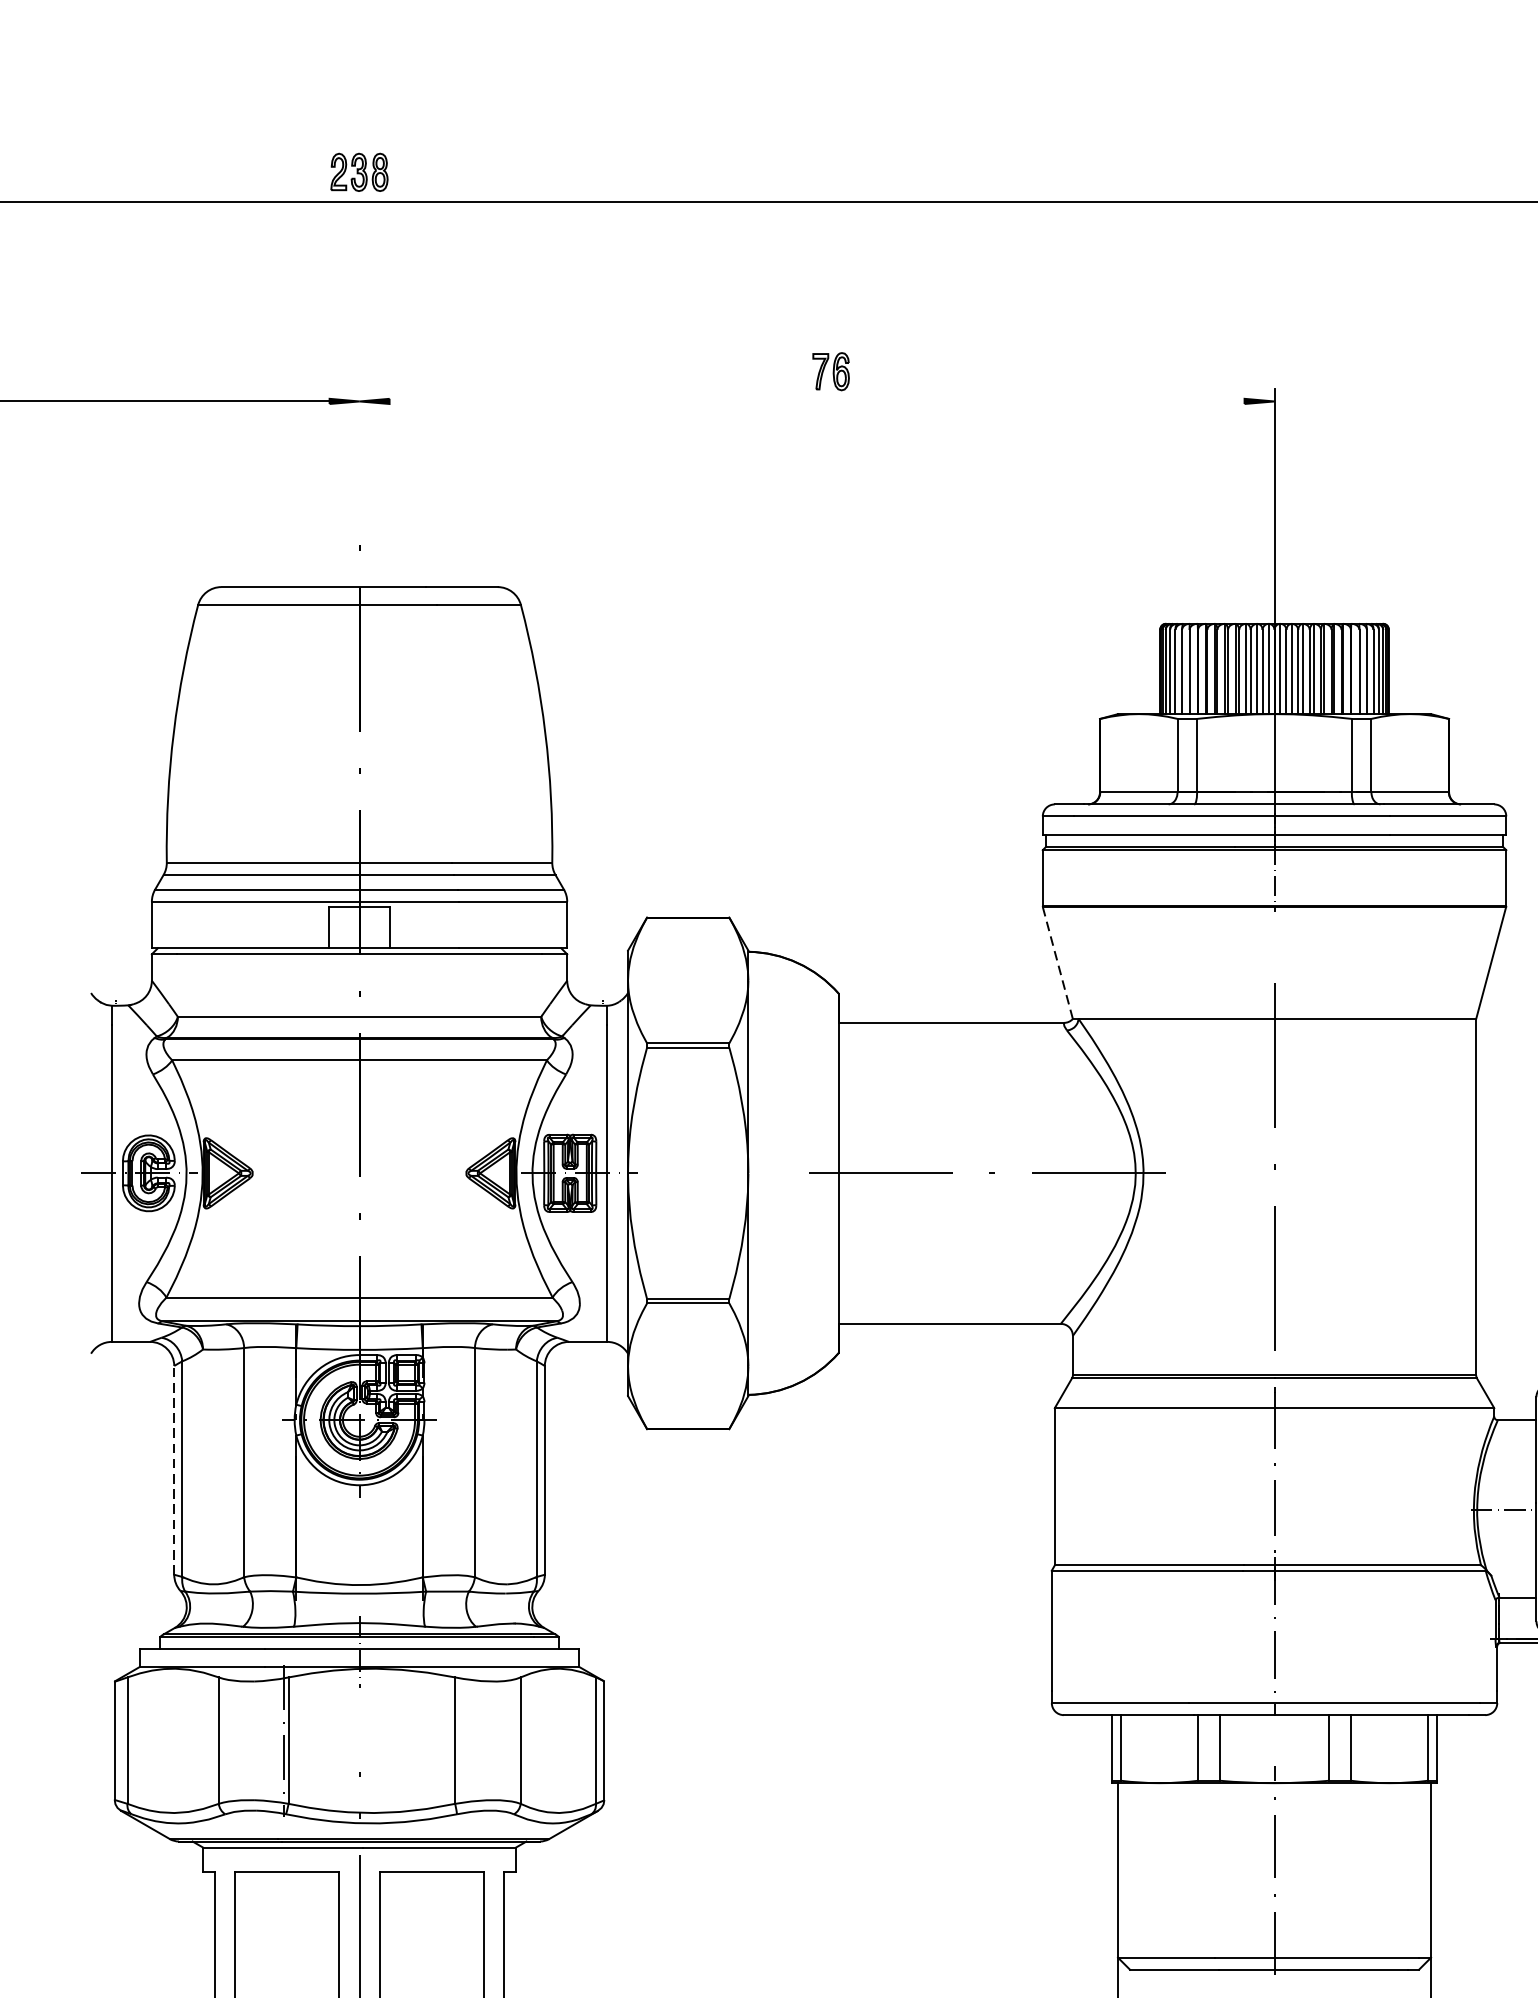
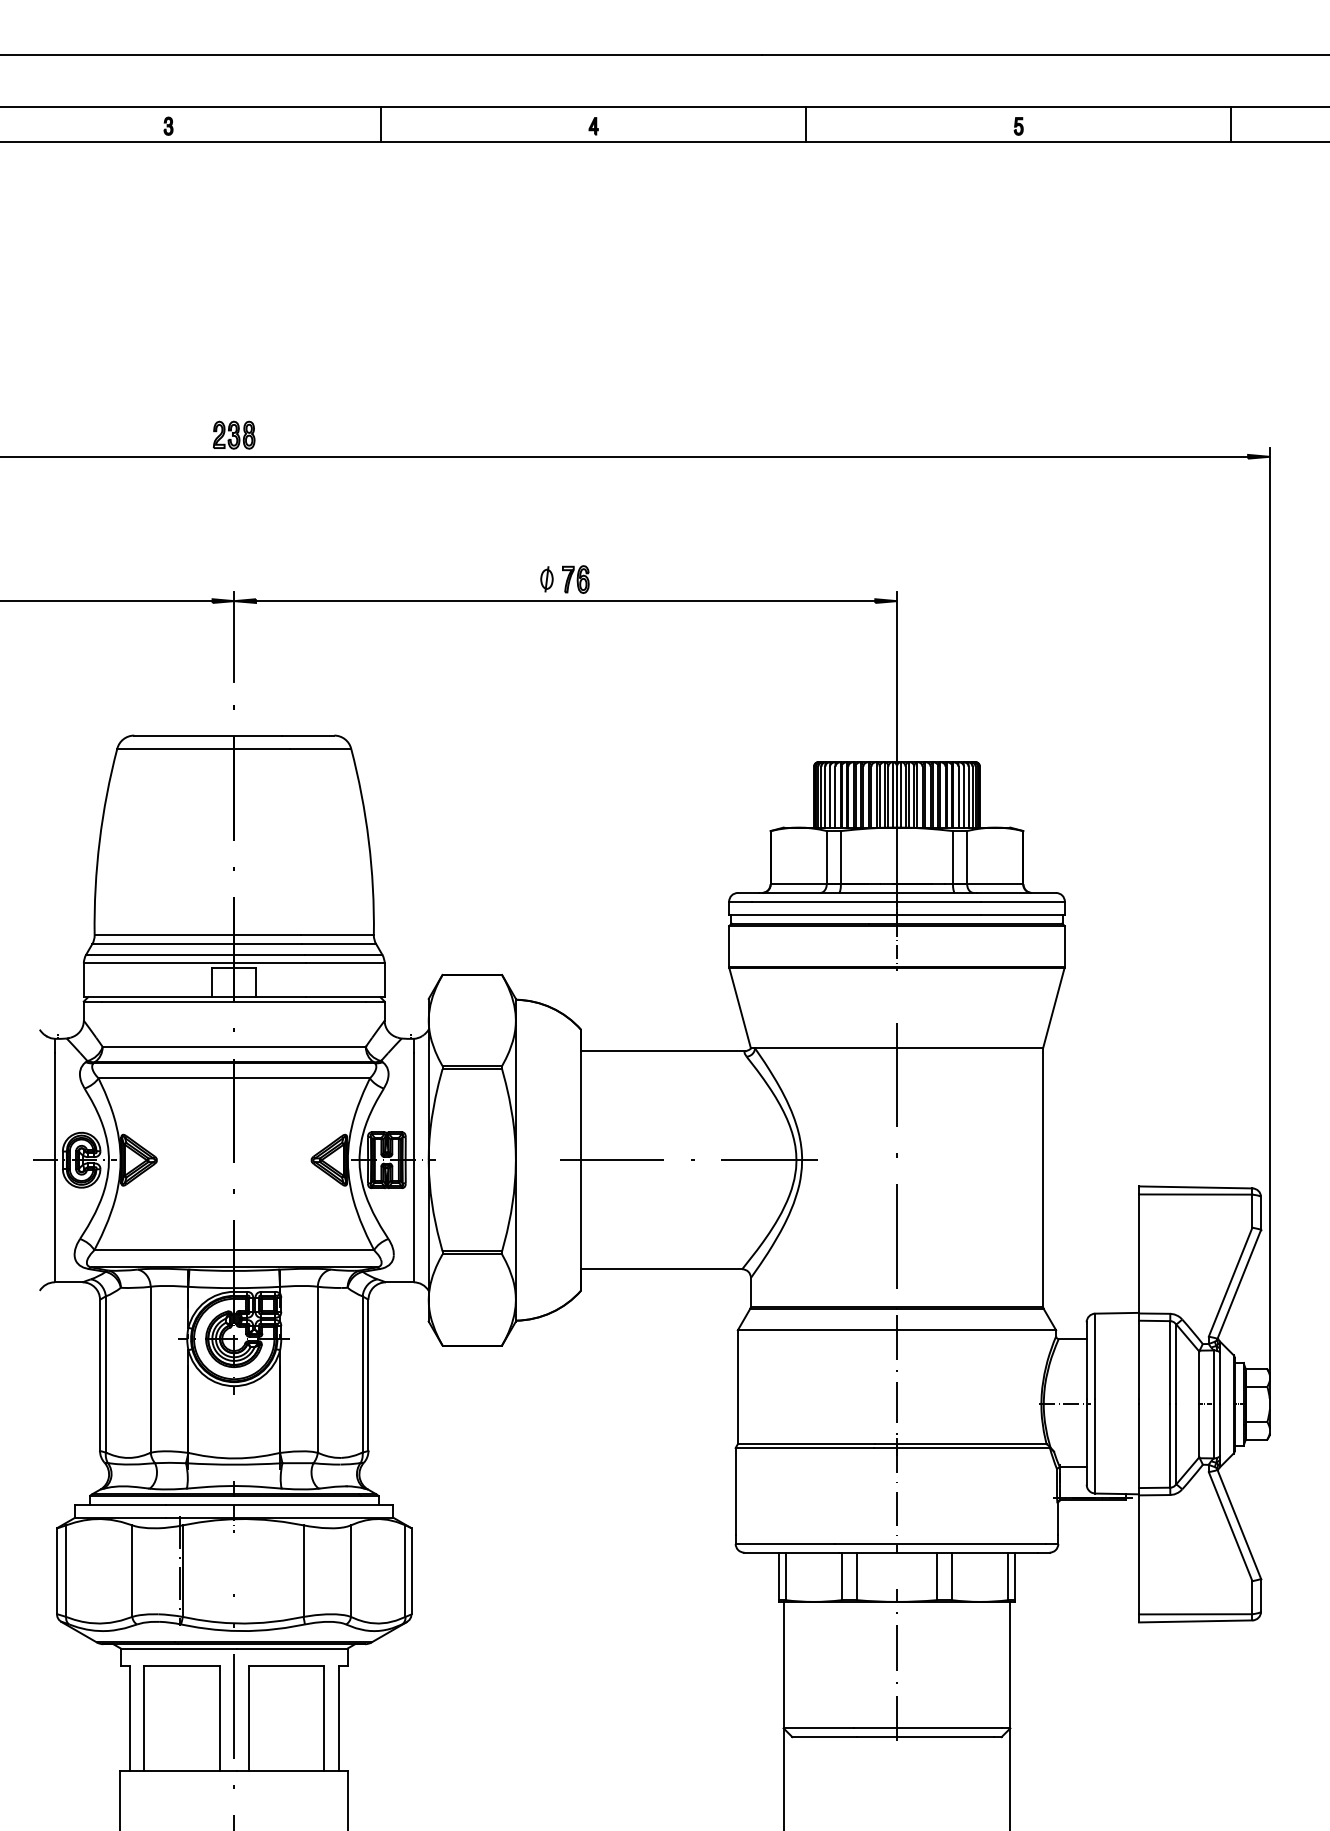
part: (790, 371) -> (546, 579), added
line: (816, 401) -> (565, 601), added
line: (359, 451) -> (234, 637), added
line: (1058, 963) -> (740, 1008), dashed -> solid
line: (174, 1470) -> (100, 1375), dashed -> solid

